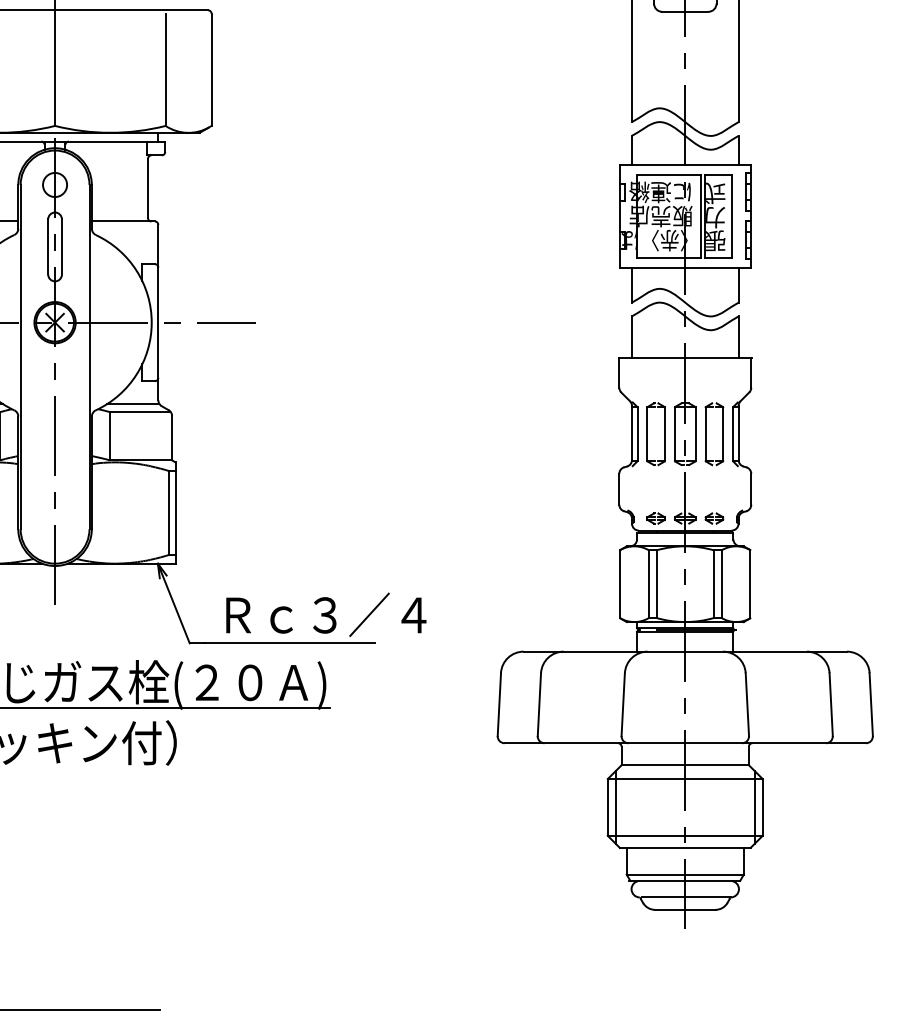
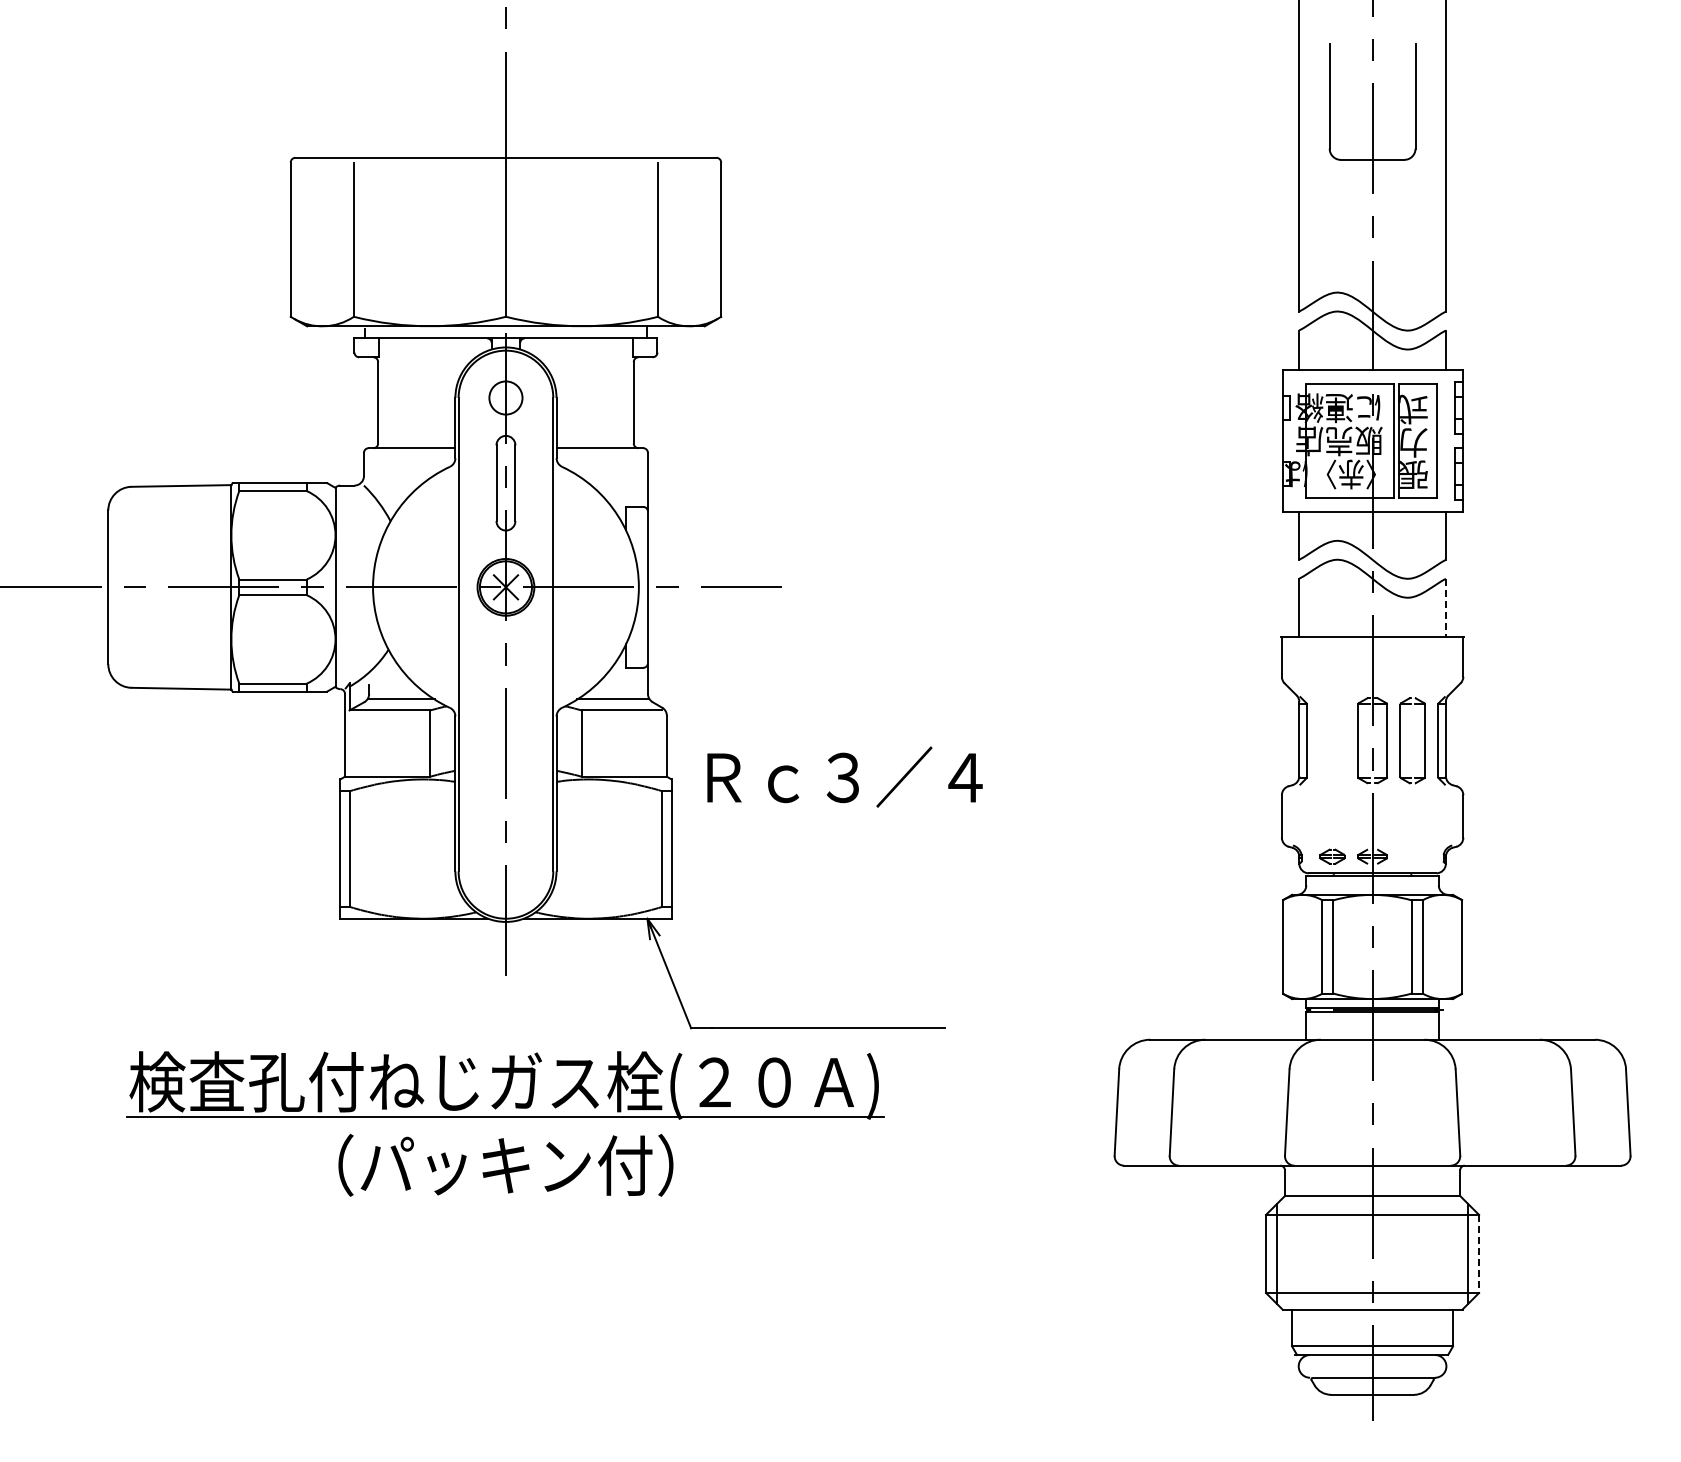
line: (738, 337) -> (1445, 607), solid -> dashed
part: (647, 434) -> (1320, 740), removed
part: (714, 518) -> (1412, 856), removed
text: (325, 614) -> (844, 776), moved
line: (763, 807) -> (1479, 1254), solid -> dashed

